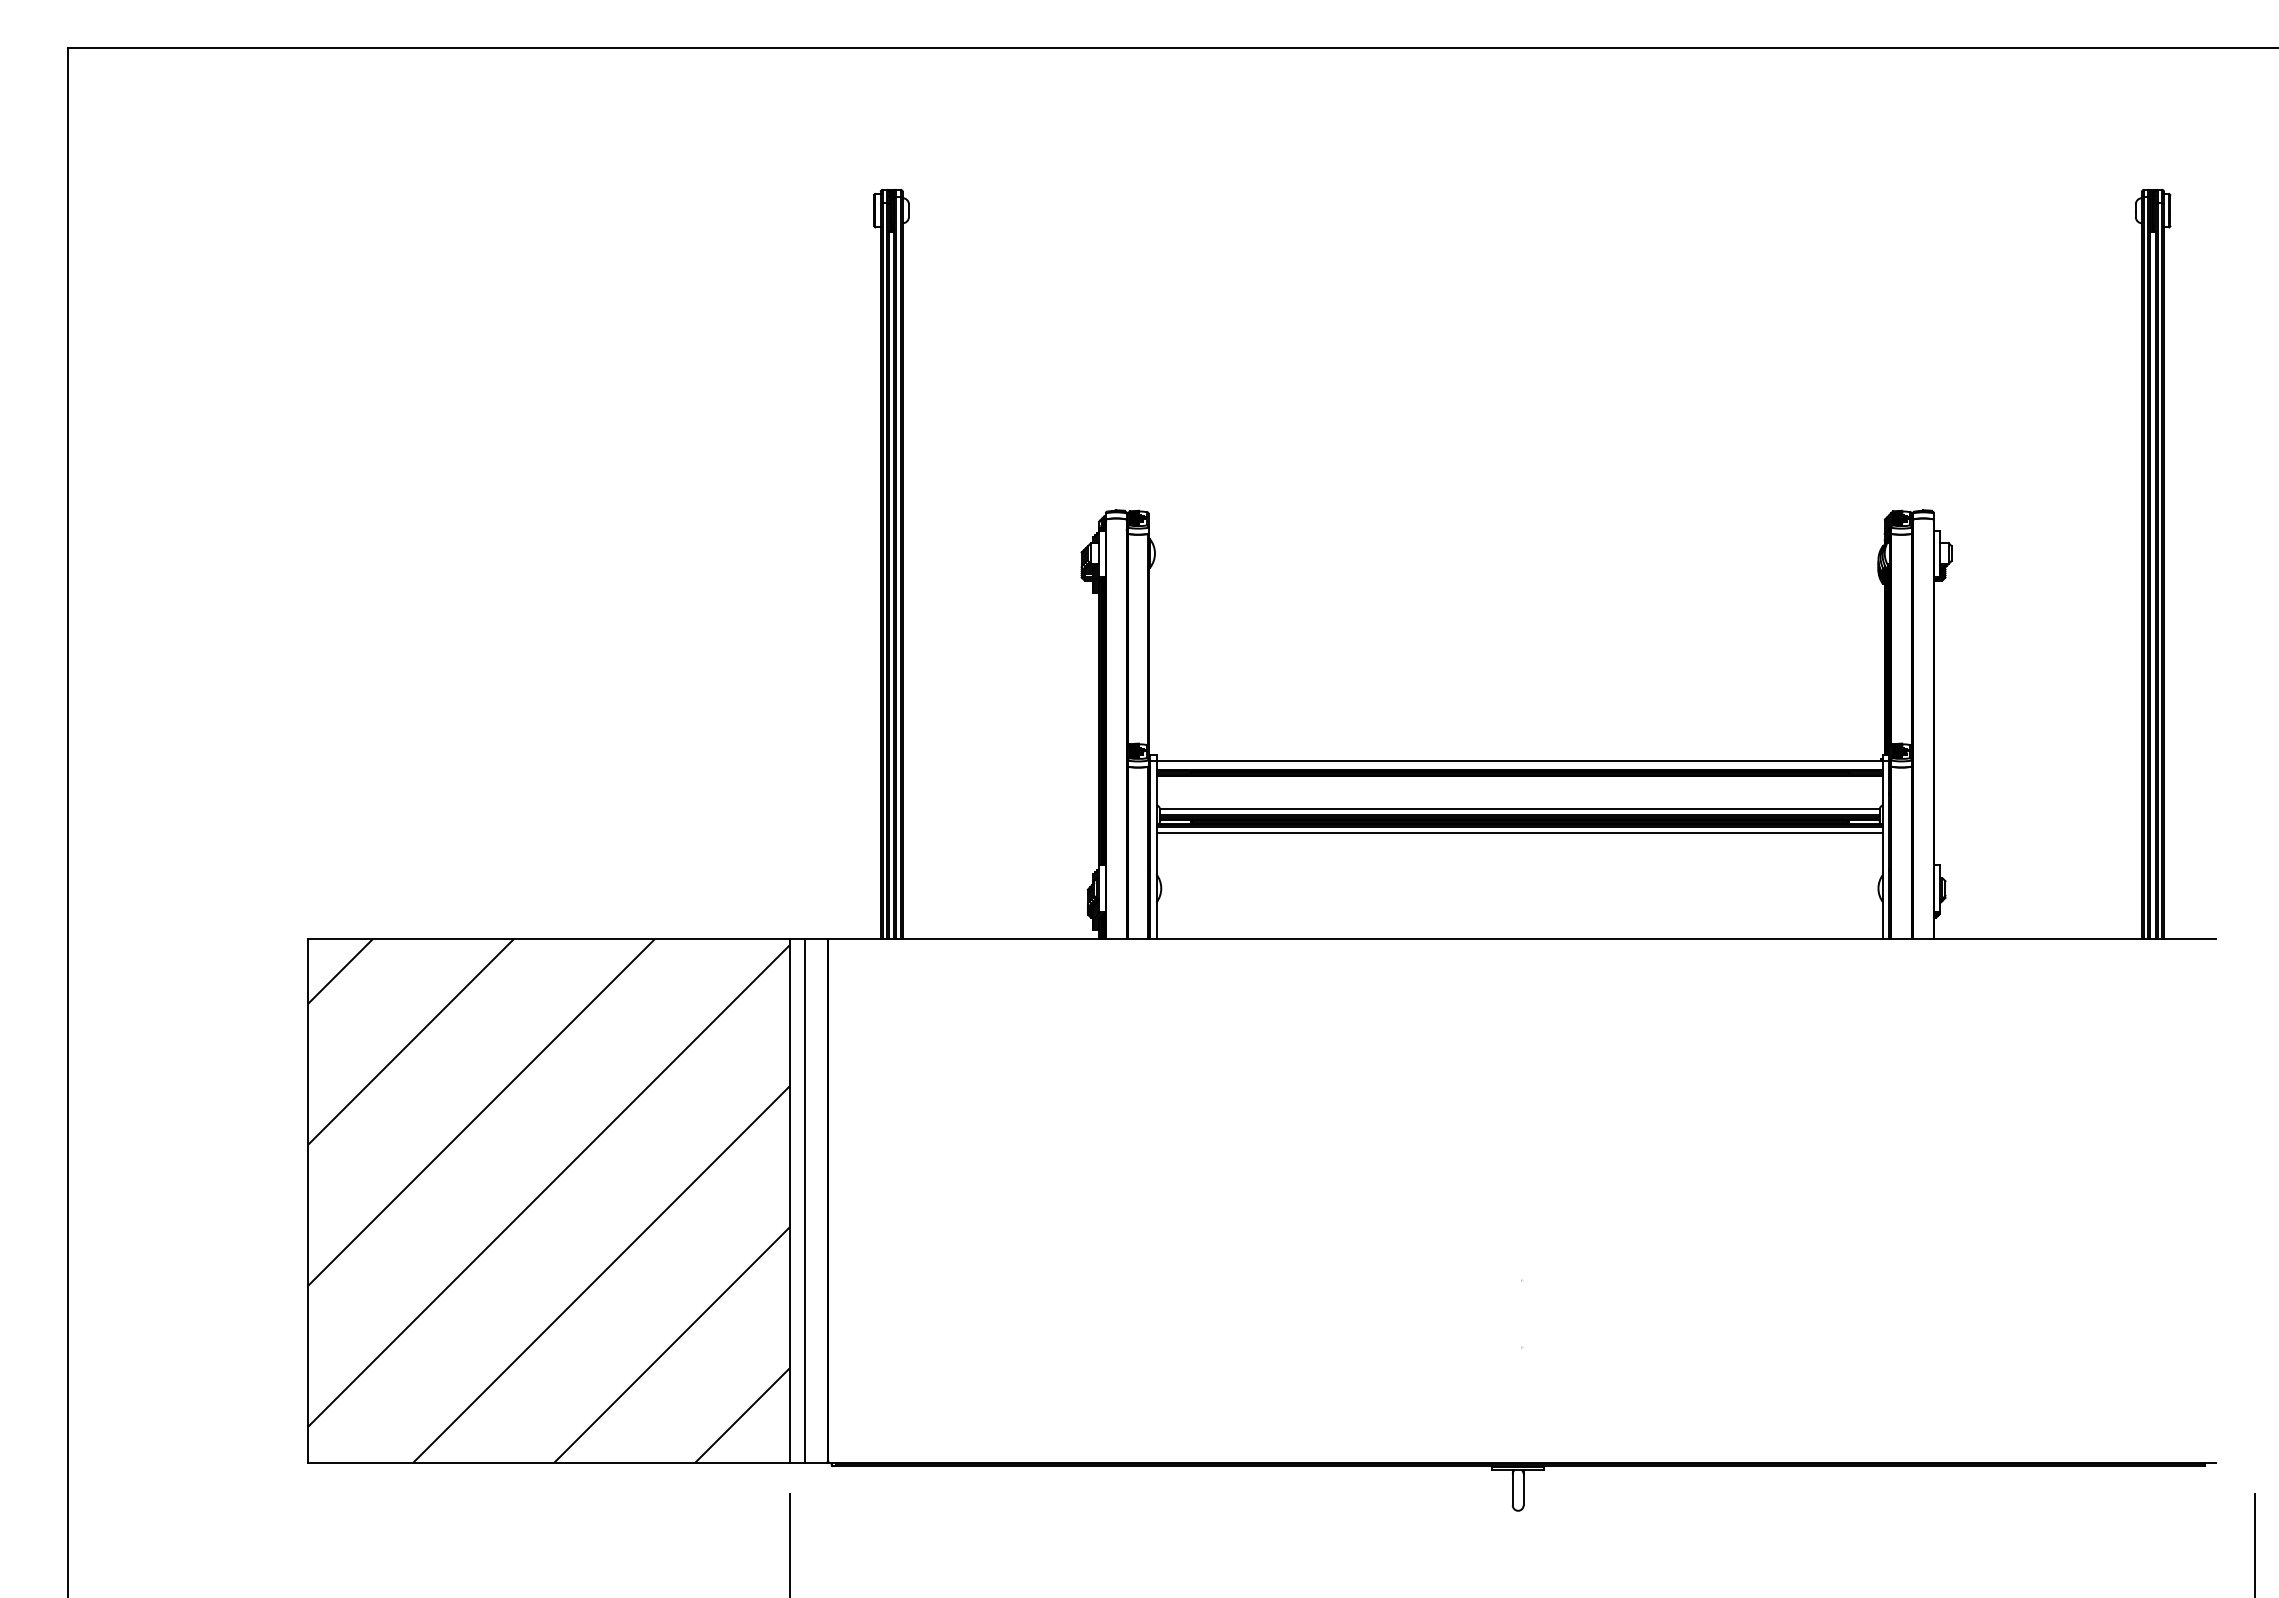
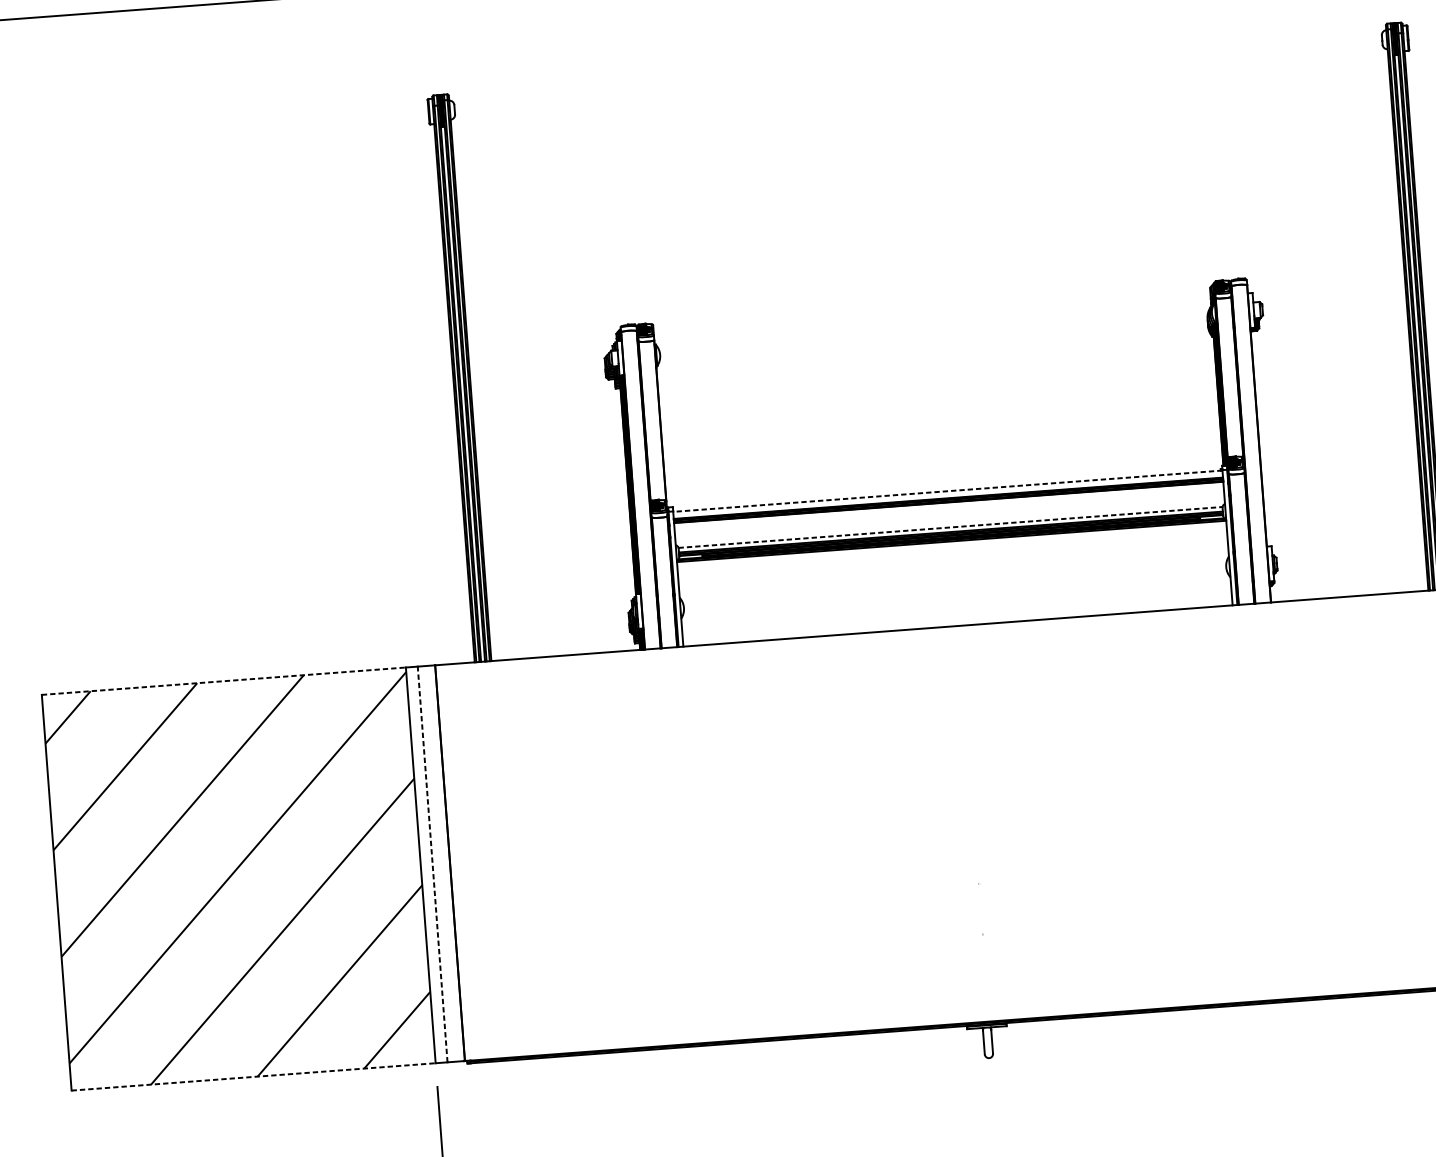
line: (1519, 761) -> (947, 491), solid -> dashed
line: (1519, 809) -> (950, 527), solid -> dashed
line: (1519, 833) -> (951, 545), removed
line: (548, 939) -> (223, 681), solid -> dashed
line: (805, 1201) -> (432, 864), solid -> dashed
line: (548, 1462) -> (253, 1076), solid -> dashed

